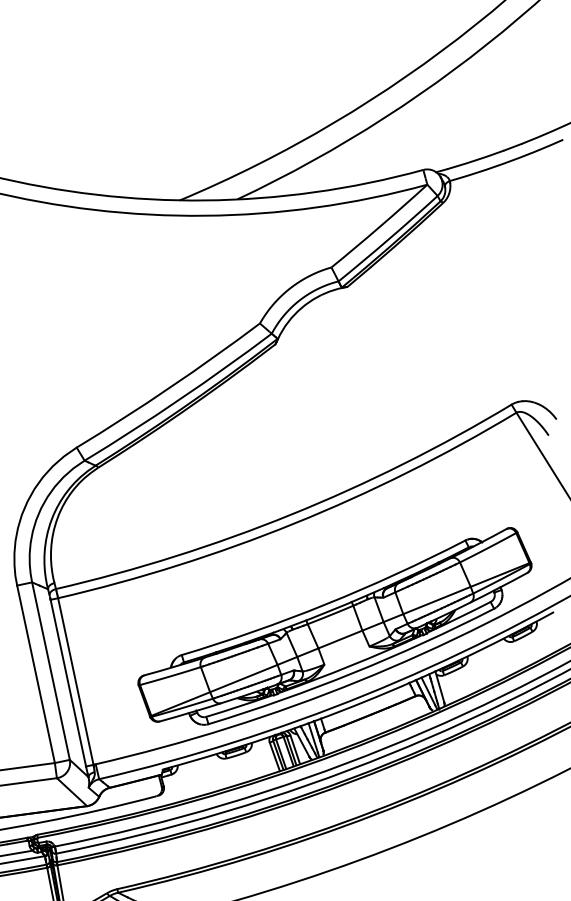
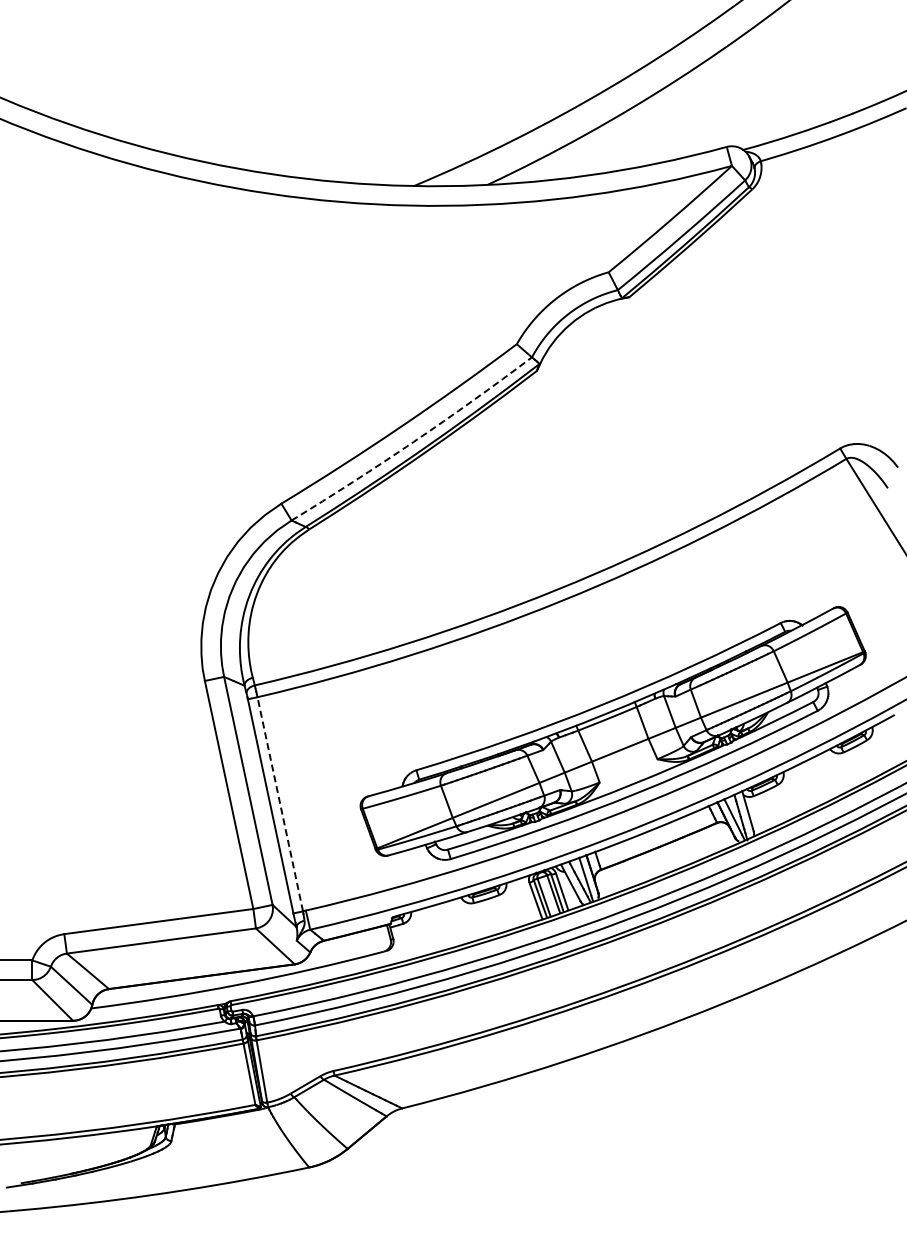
arc: (179, 399) -> (413, 441), solid -> dashed
line: (76, 680) -> (280, 803), solid -> dashed

